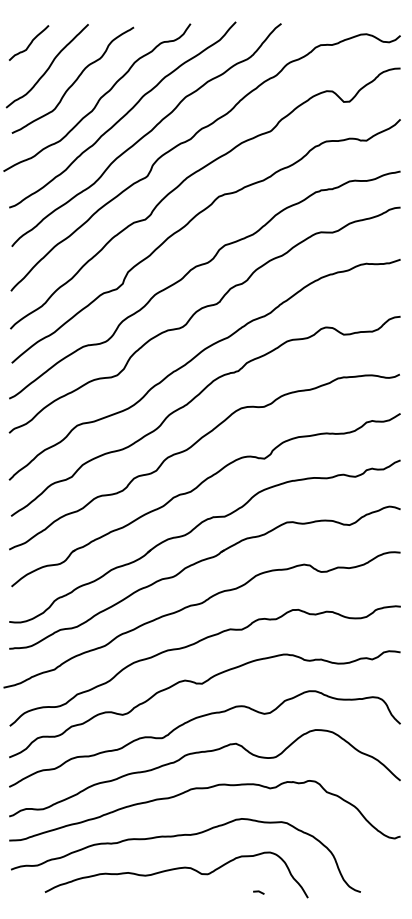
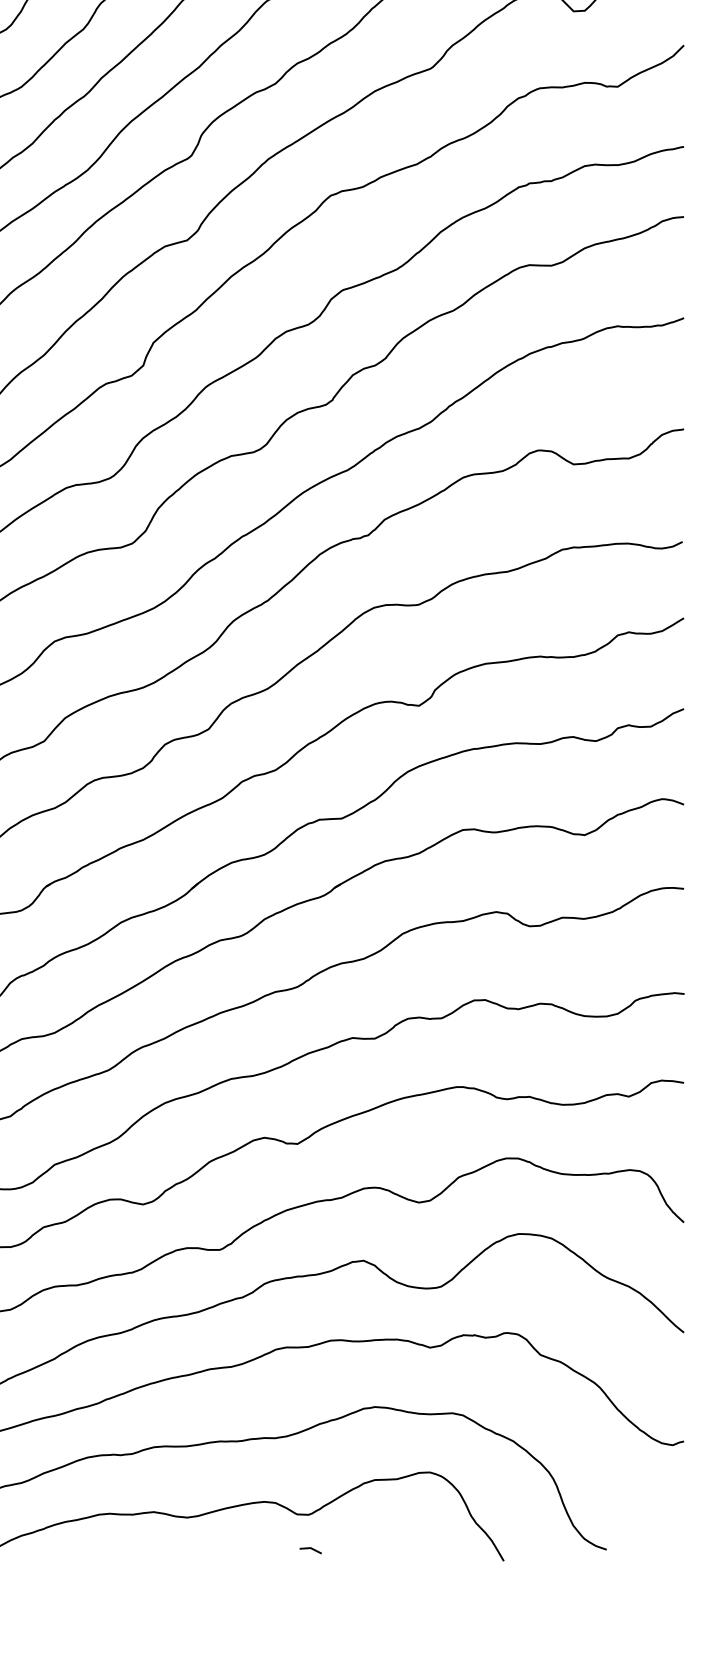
line: (258, 892) -> (310, 1550), moved

